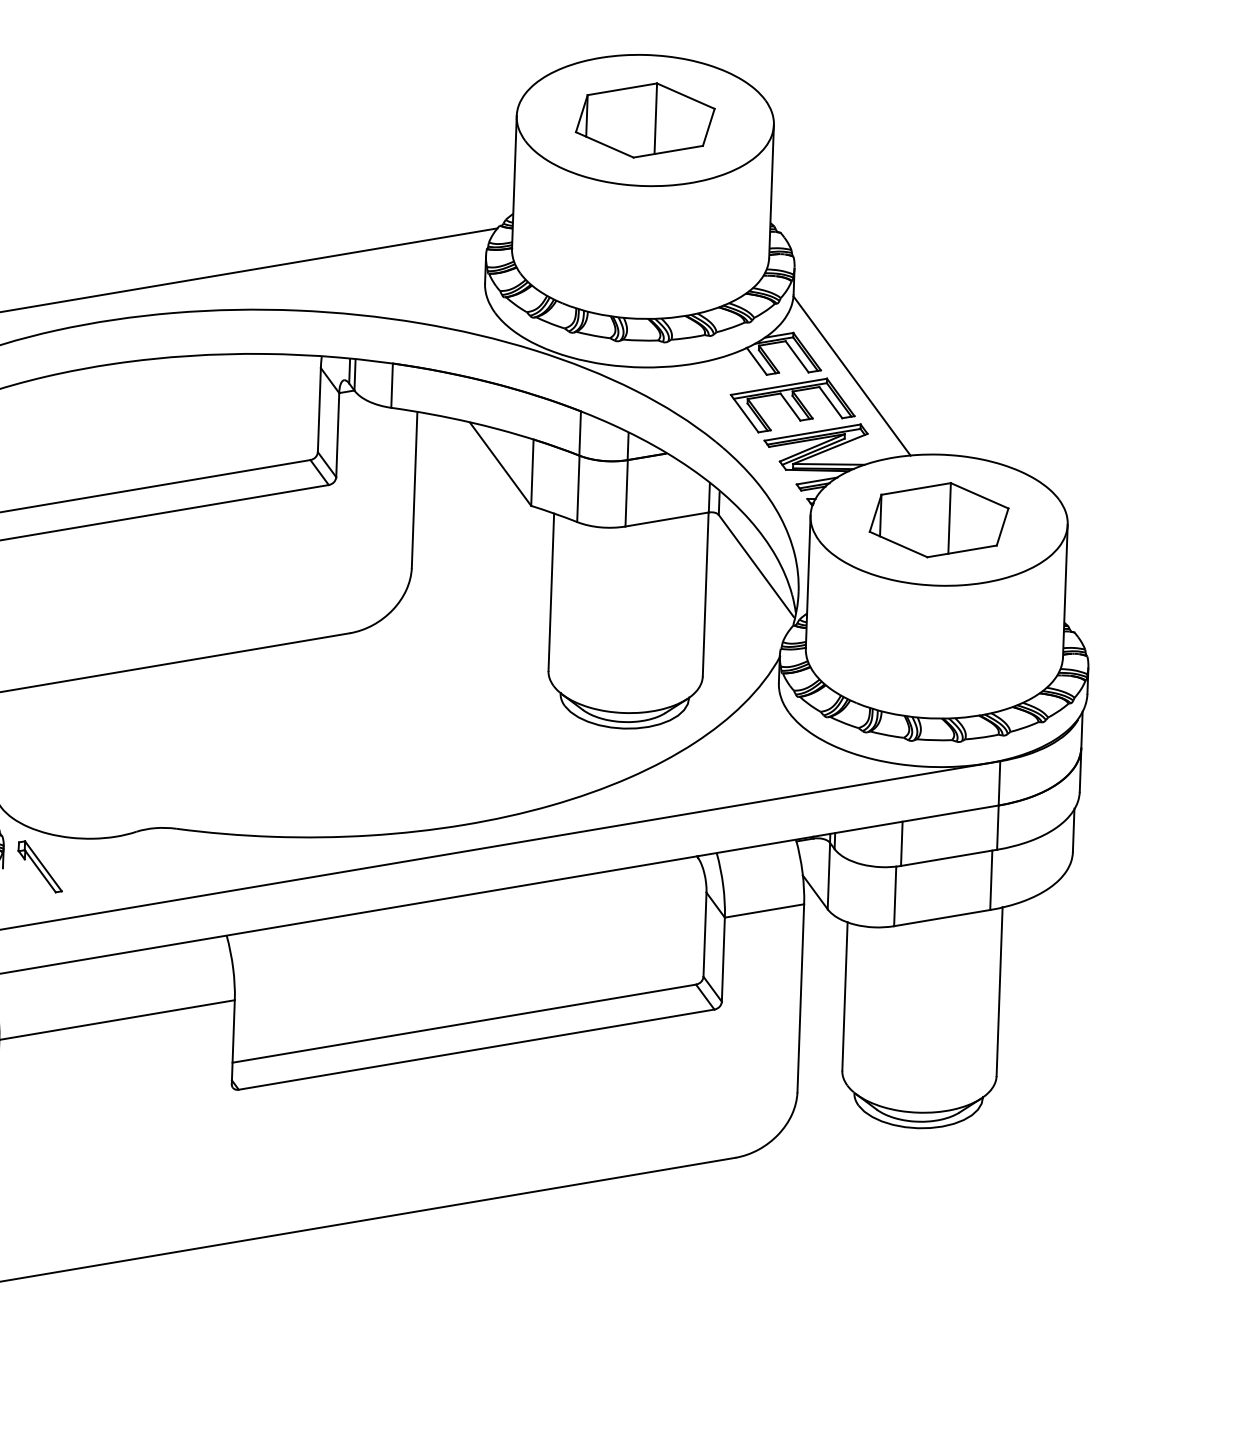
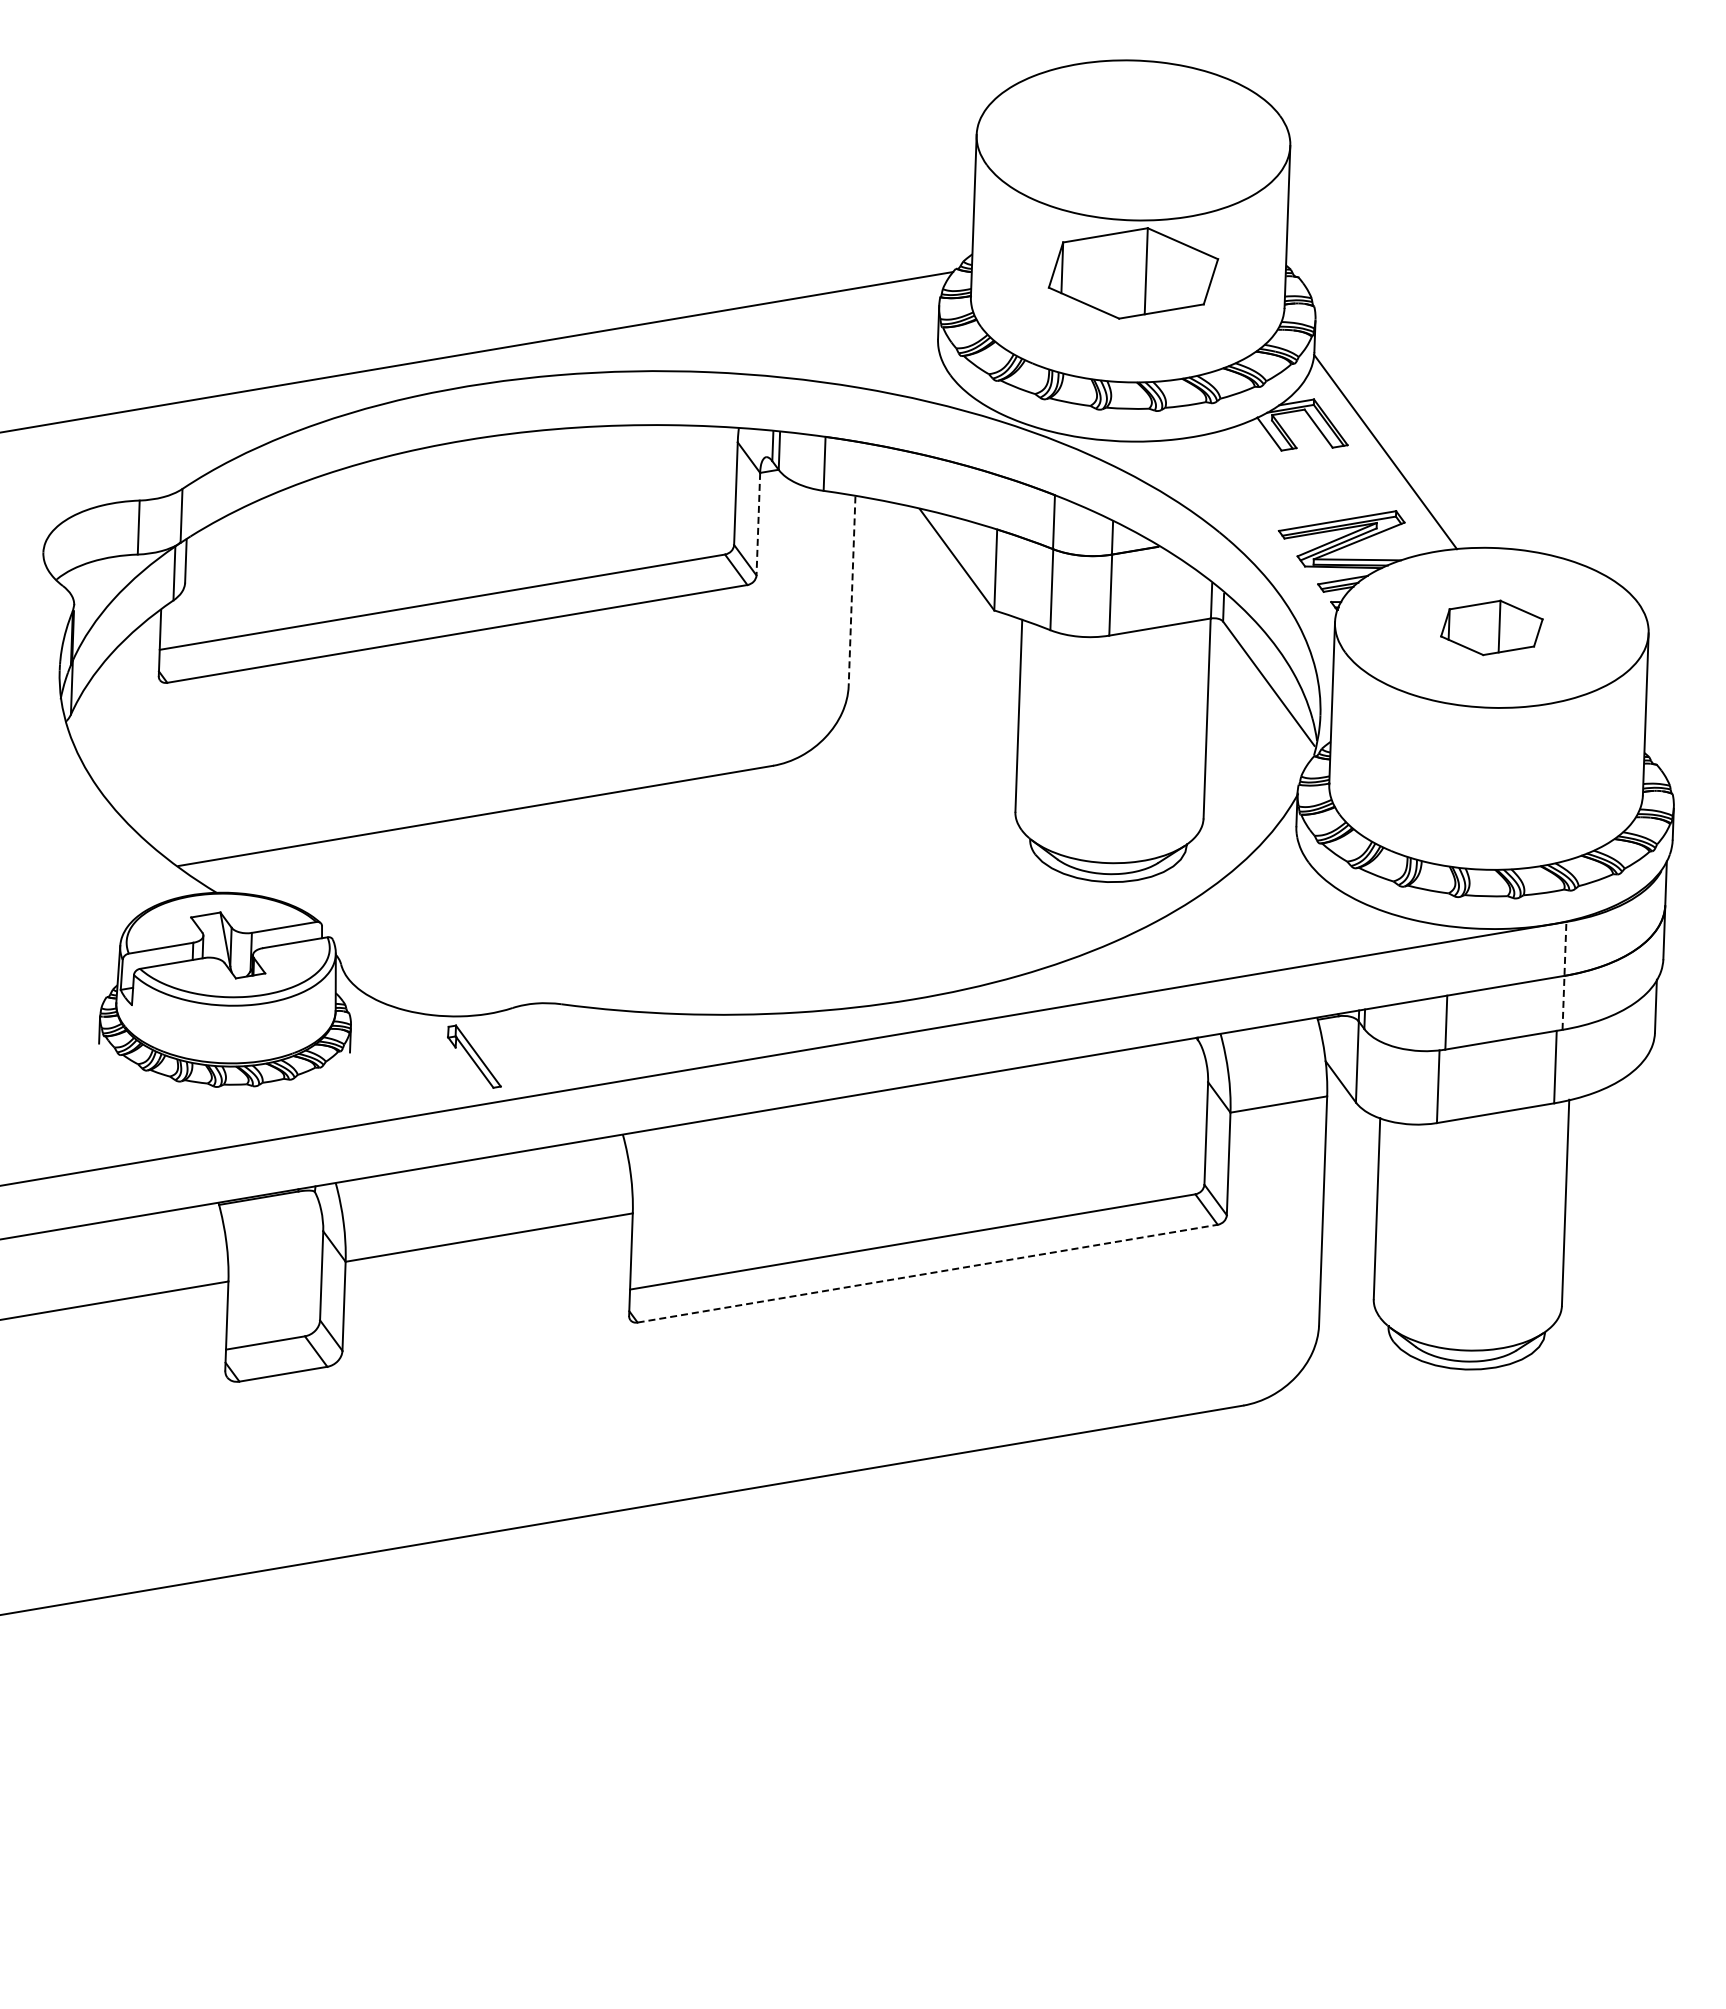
part: (645, 120) -> (1133, 273), moved
part: (792, 405) -> (1312, 487), removed
line: (337, 435) -> (758, 524), solid -> dashed
line: (414, 490) -> (852, 591), solid -> dashed
part: (938, 519) -> (1491, 627), size x0.6
line: (998, 805) -> (1564, 975), solid -> dashed
part: (40, 866) -> (474, 1056), moved
line: (477, 1049) -> (928, 1273), solid -> dashed

